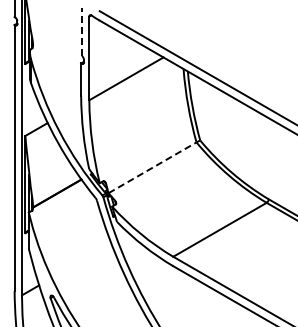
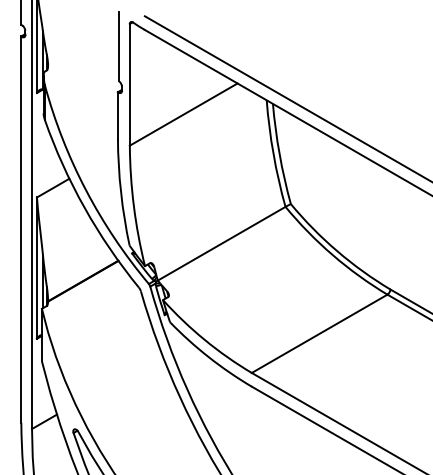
line: (81, 32) -> (118, 47), dashed -> solid
line: (152, 167) -> (221, 243), dashed -> solid

